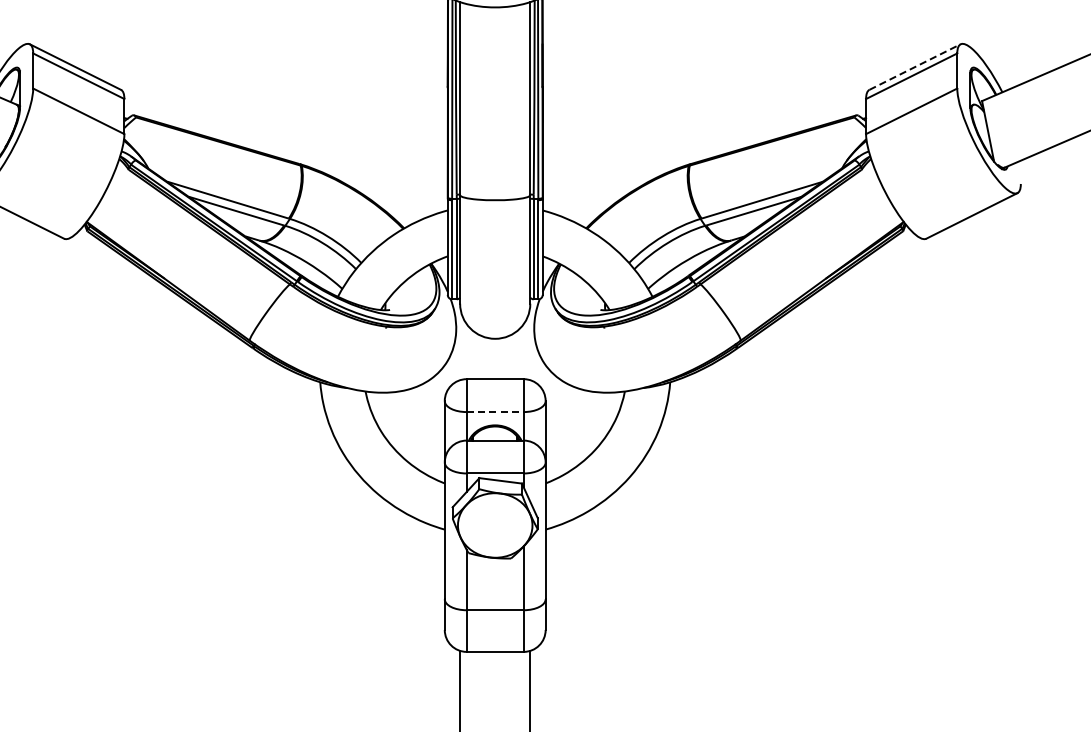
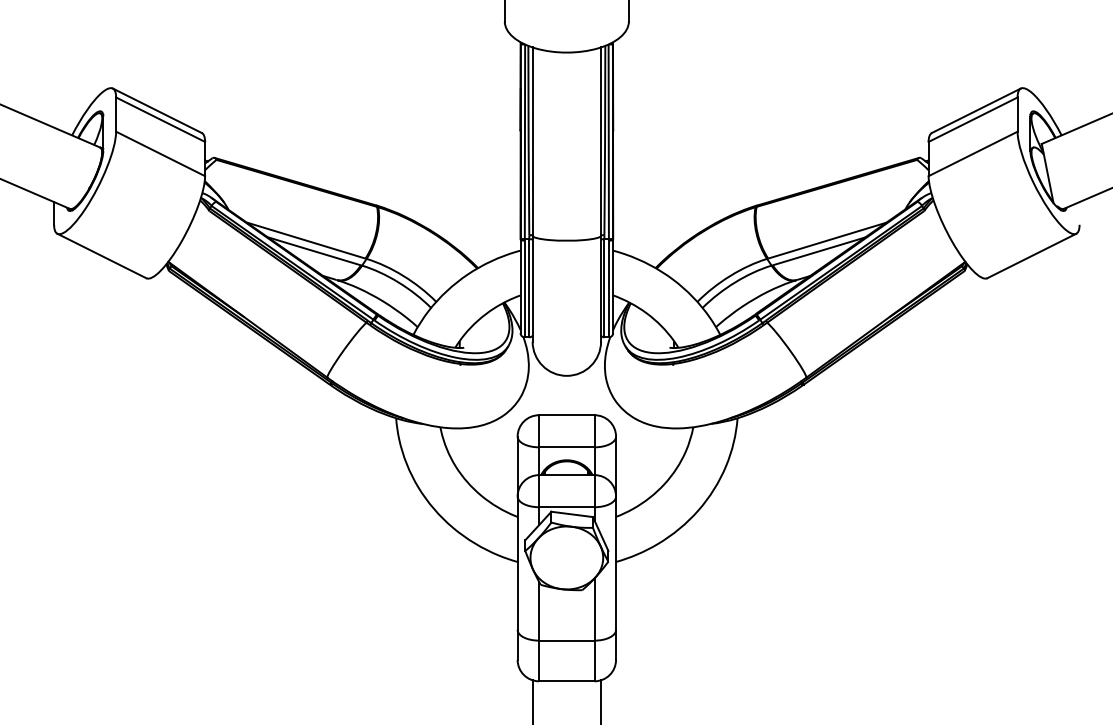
line: (915, 66) -> (976, 110), dashed -> solid
line: (494, 412) -> (566, 447), dashed -> solid

